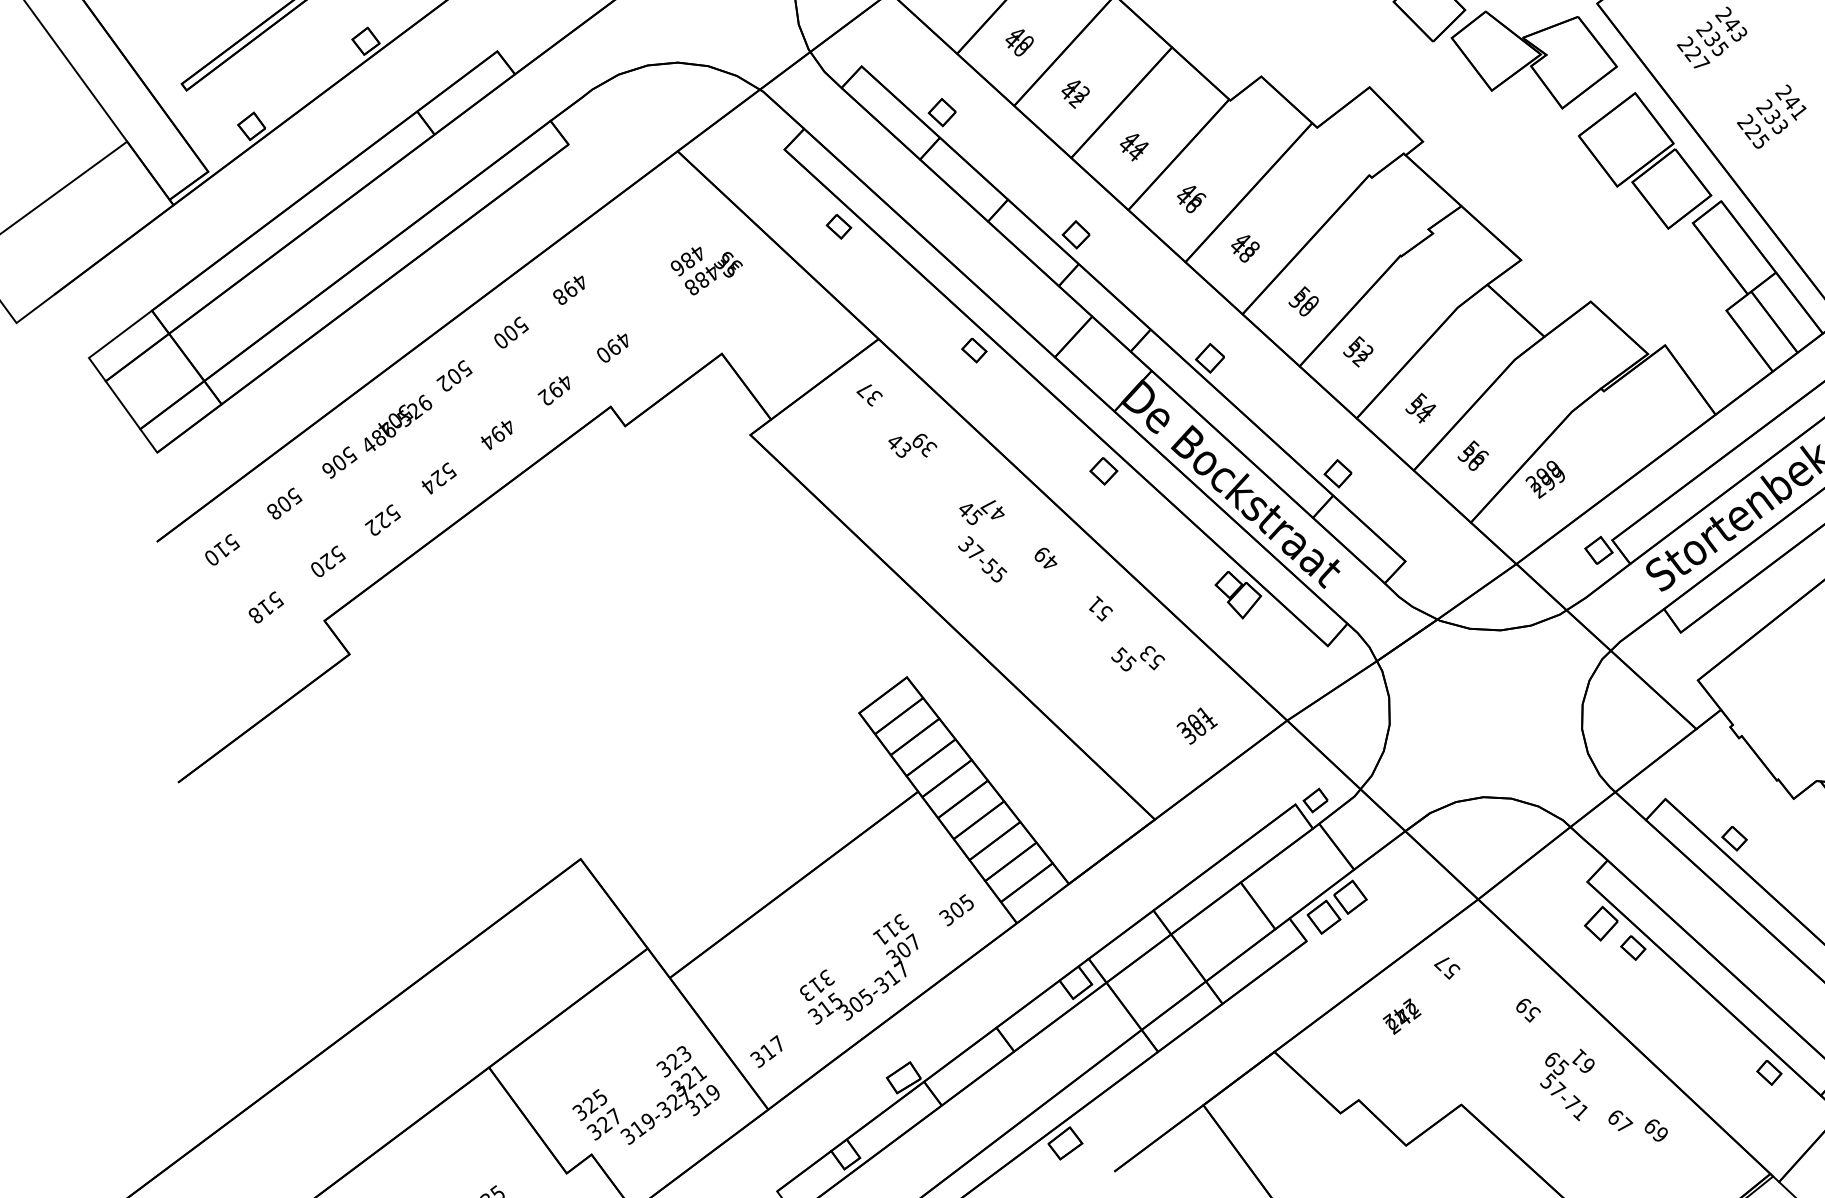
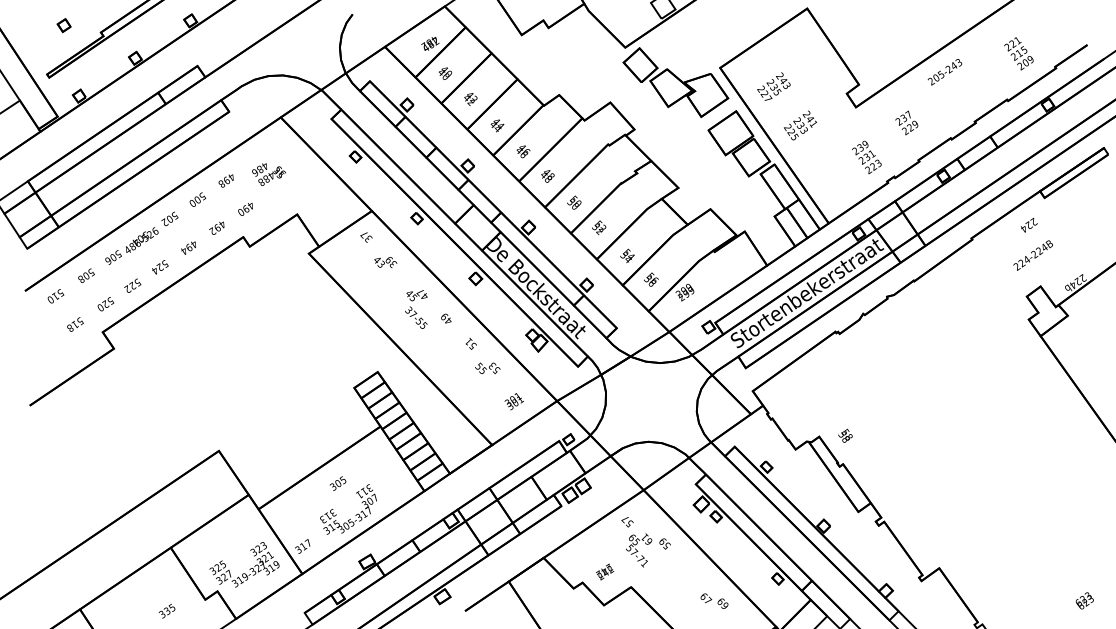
text: (705, 270) -> (268, 174), moved
text: (955, 909) -> (337, 483), moved
text: (1403, 1015) -> (605, 571), moved
text: (1568, 1085) -> (639, 550), moved

